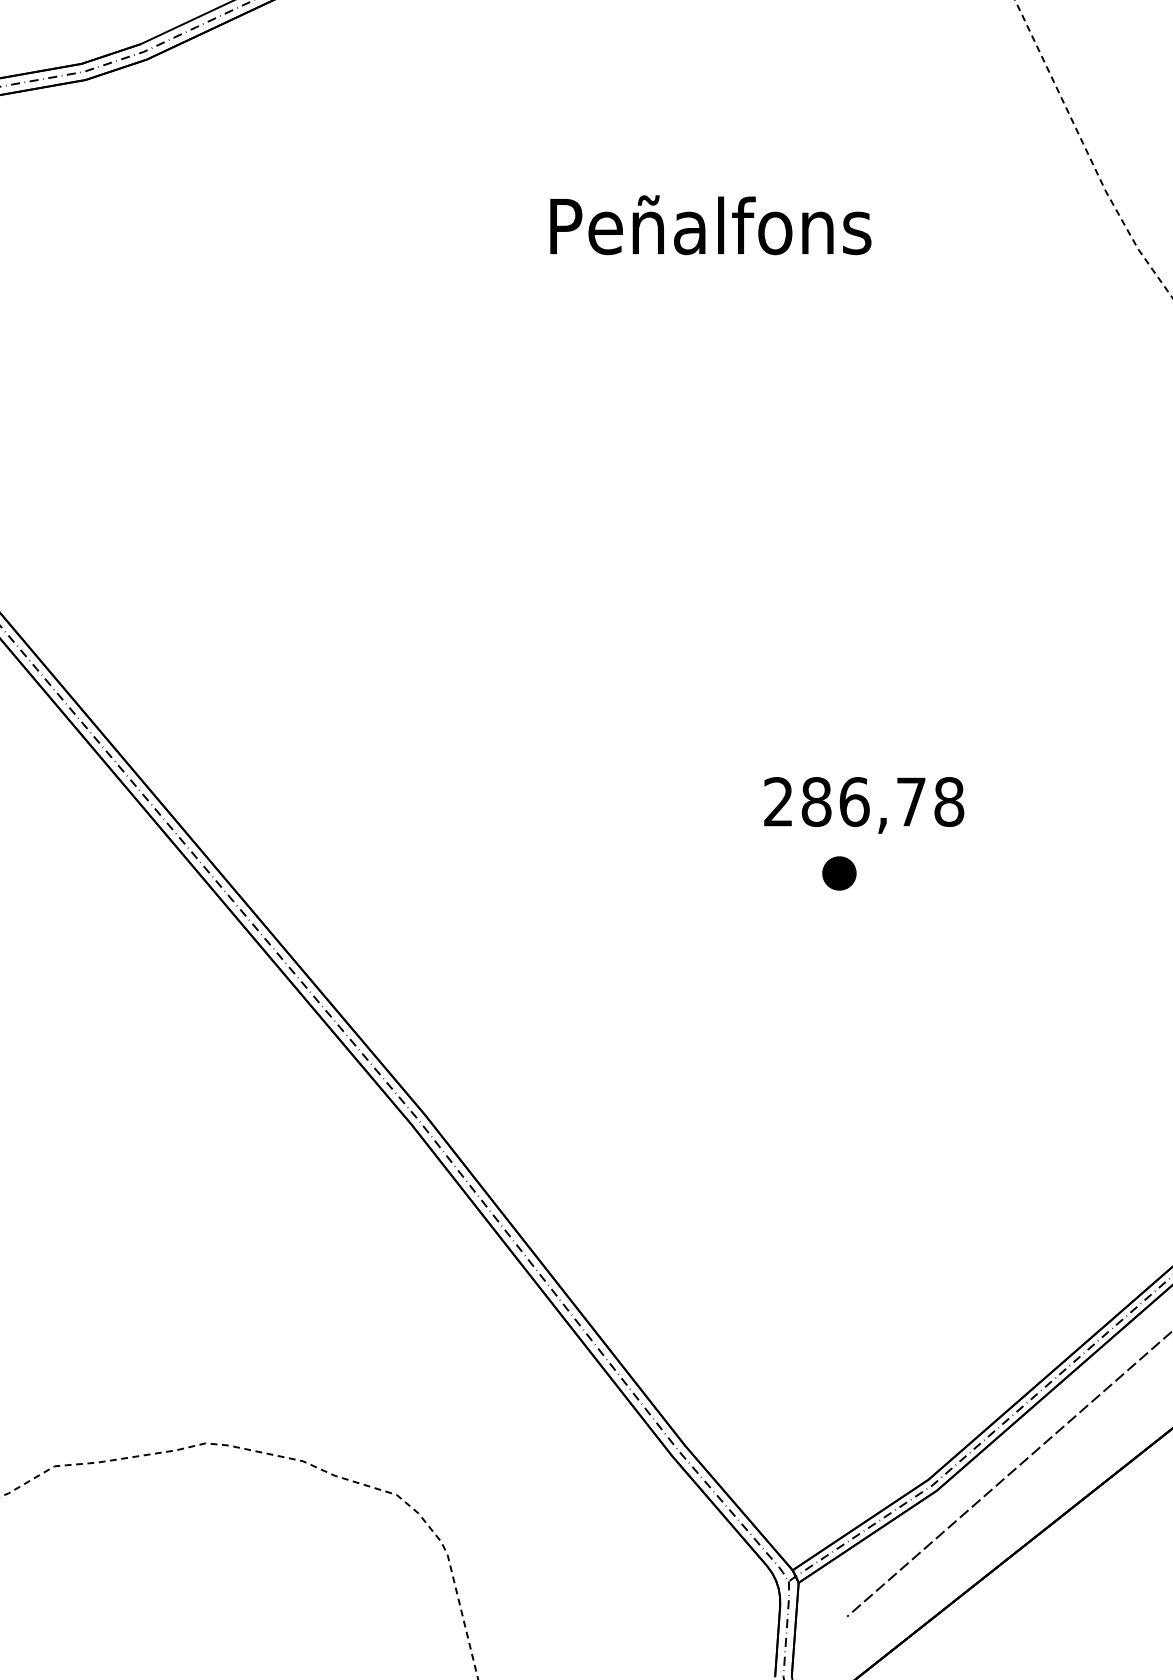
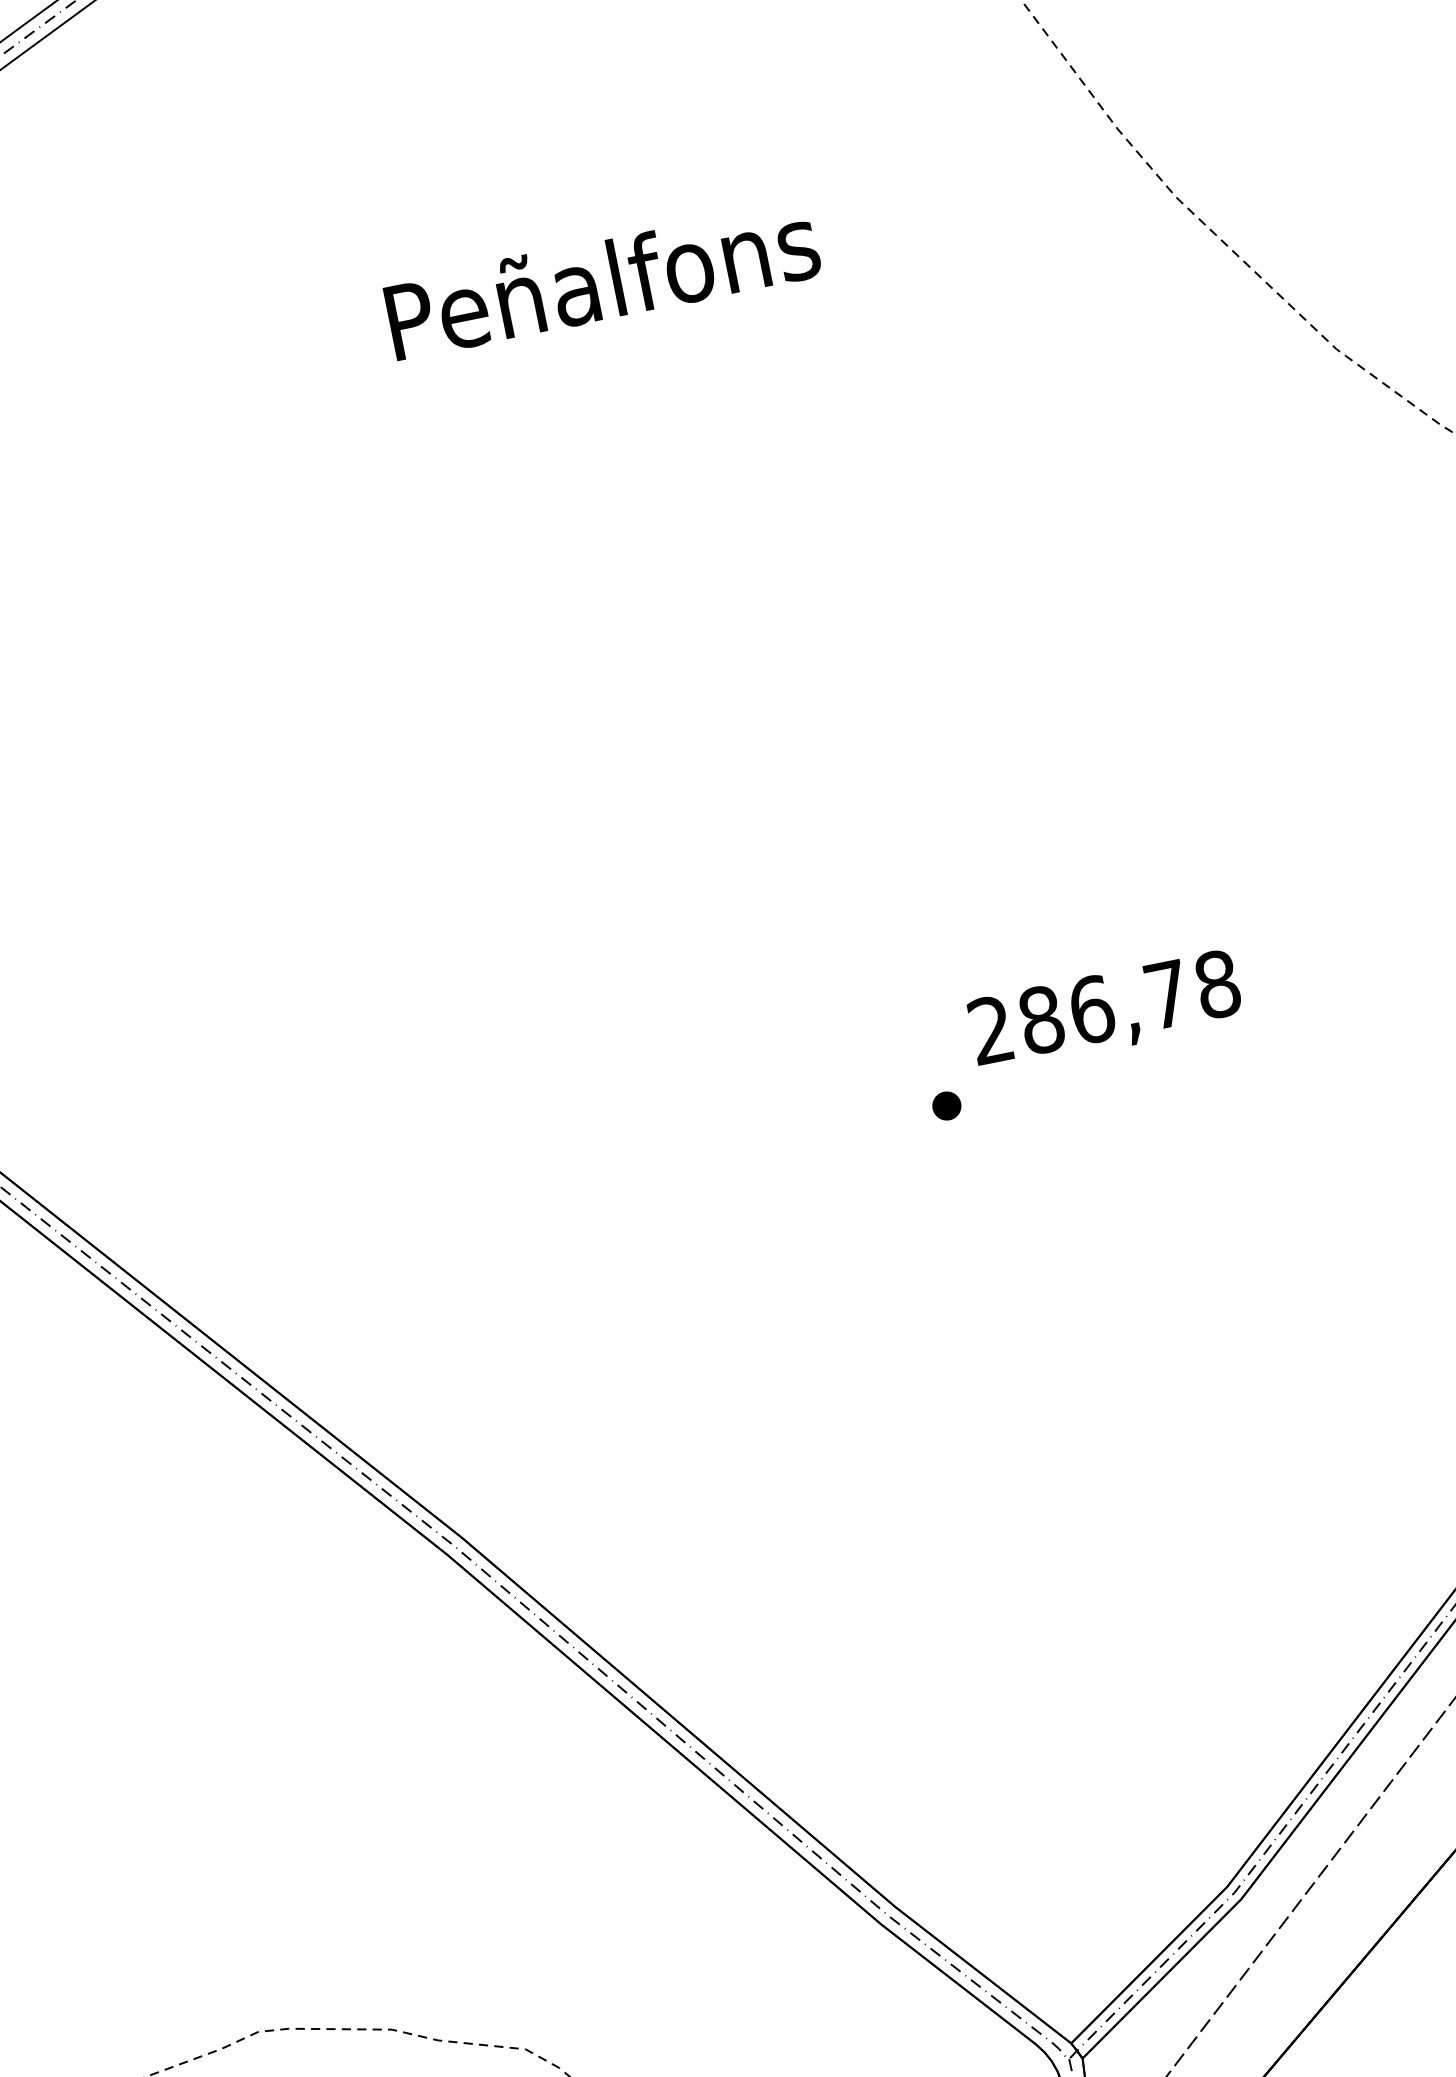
text: (864, 805) -> (1106, 1011), moved
part: (839, 873) -> (946, 1106), size x0.62

